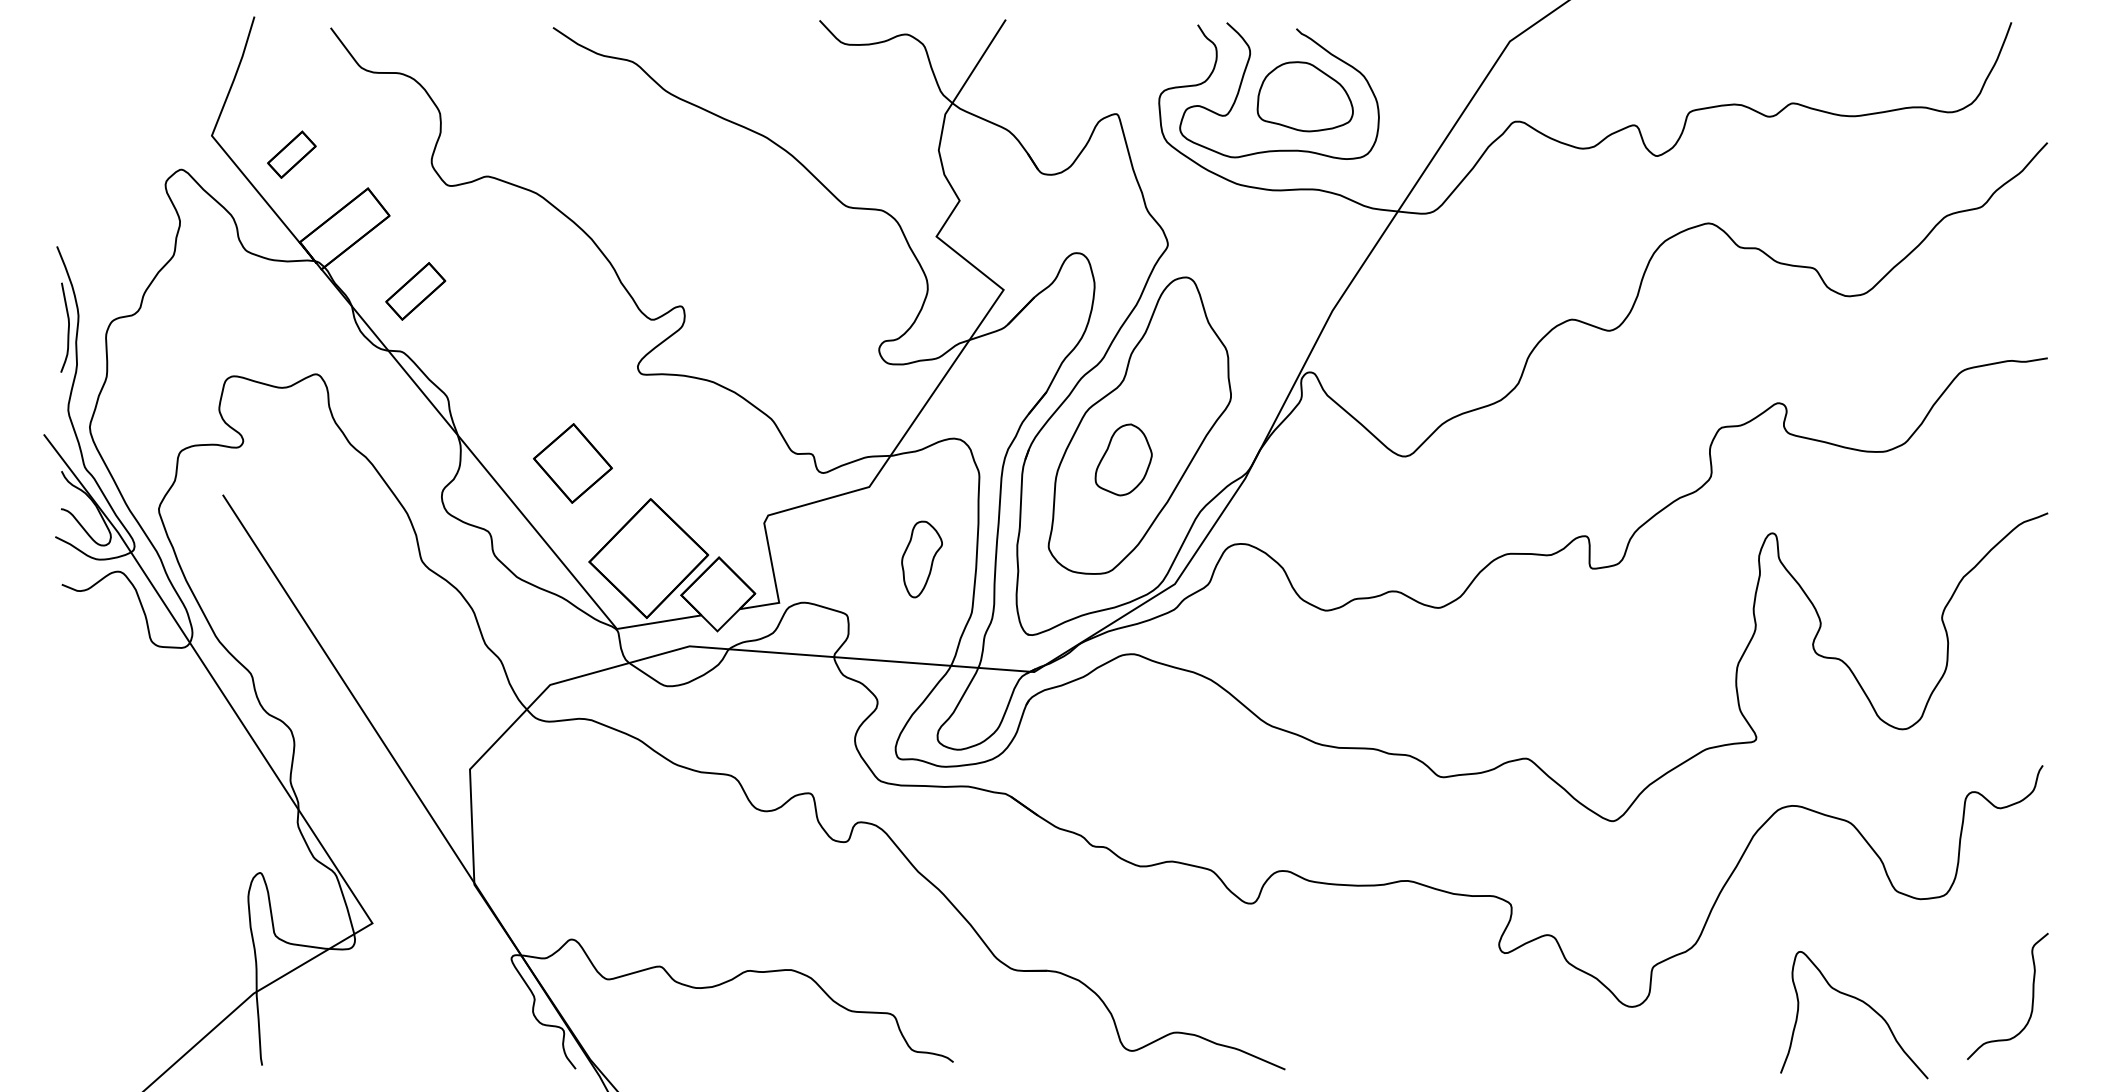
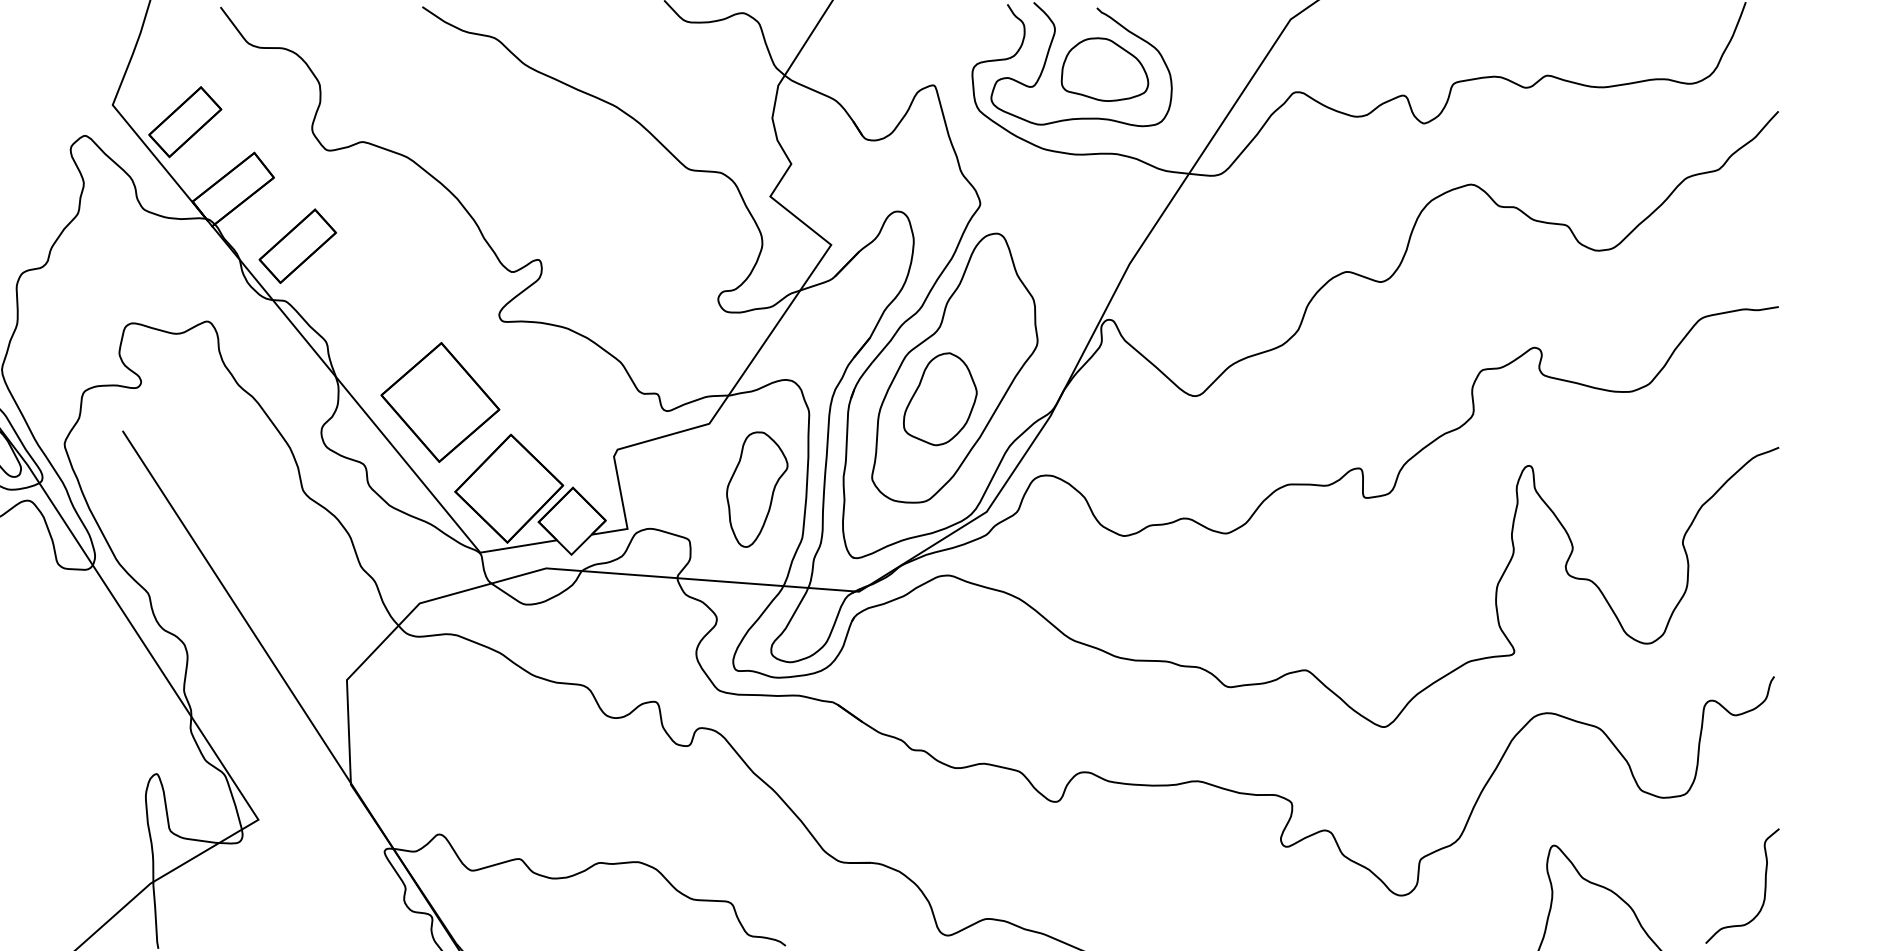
part: (291, 154) -> (184, 122), size x1.67
part: (415, 291) -> (297, 246), size x1.43
part: (1123, 459) -> (940, 398), size x1.43
part: (572, 463) -> (439, 402), size x1.67
part: (921, 559) -> (756, 489), size x1.67

